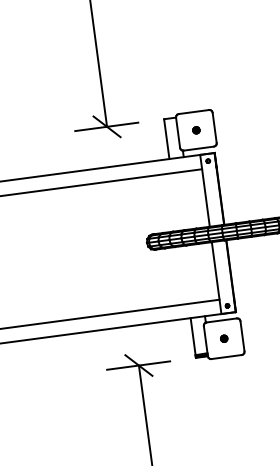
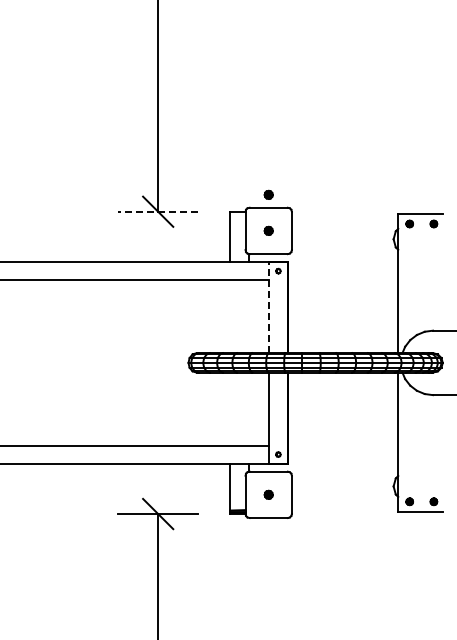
part: (192, 101) -> (268, 194), added
line: (106, 126) -> (157, 211), solid -> dashed
line: (205, 190) -> (269, 307), solid -> dashed

